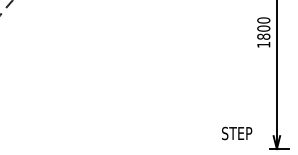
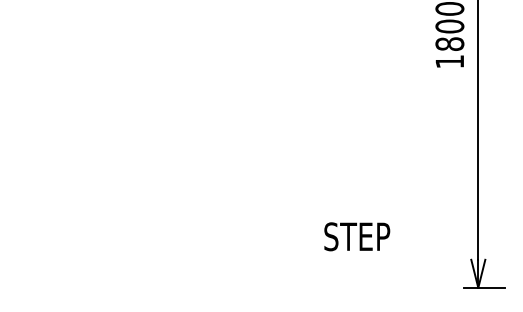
text: (237, 133) -> (358, 236), moved

